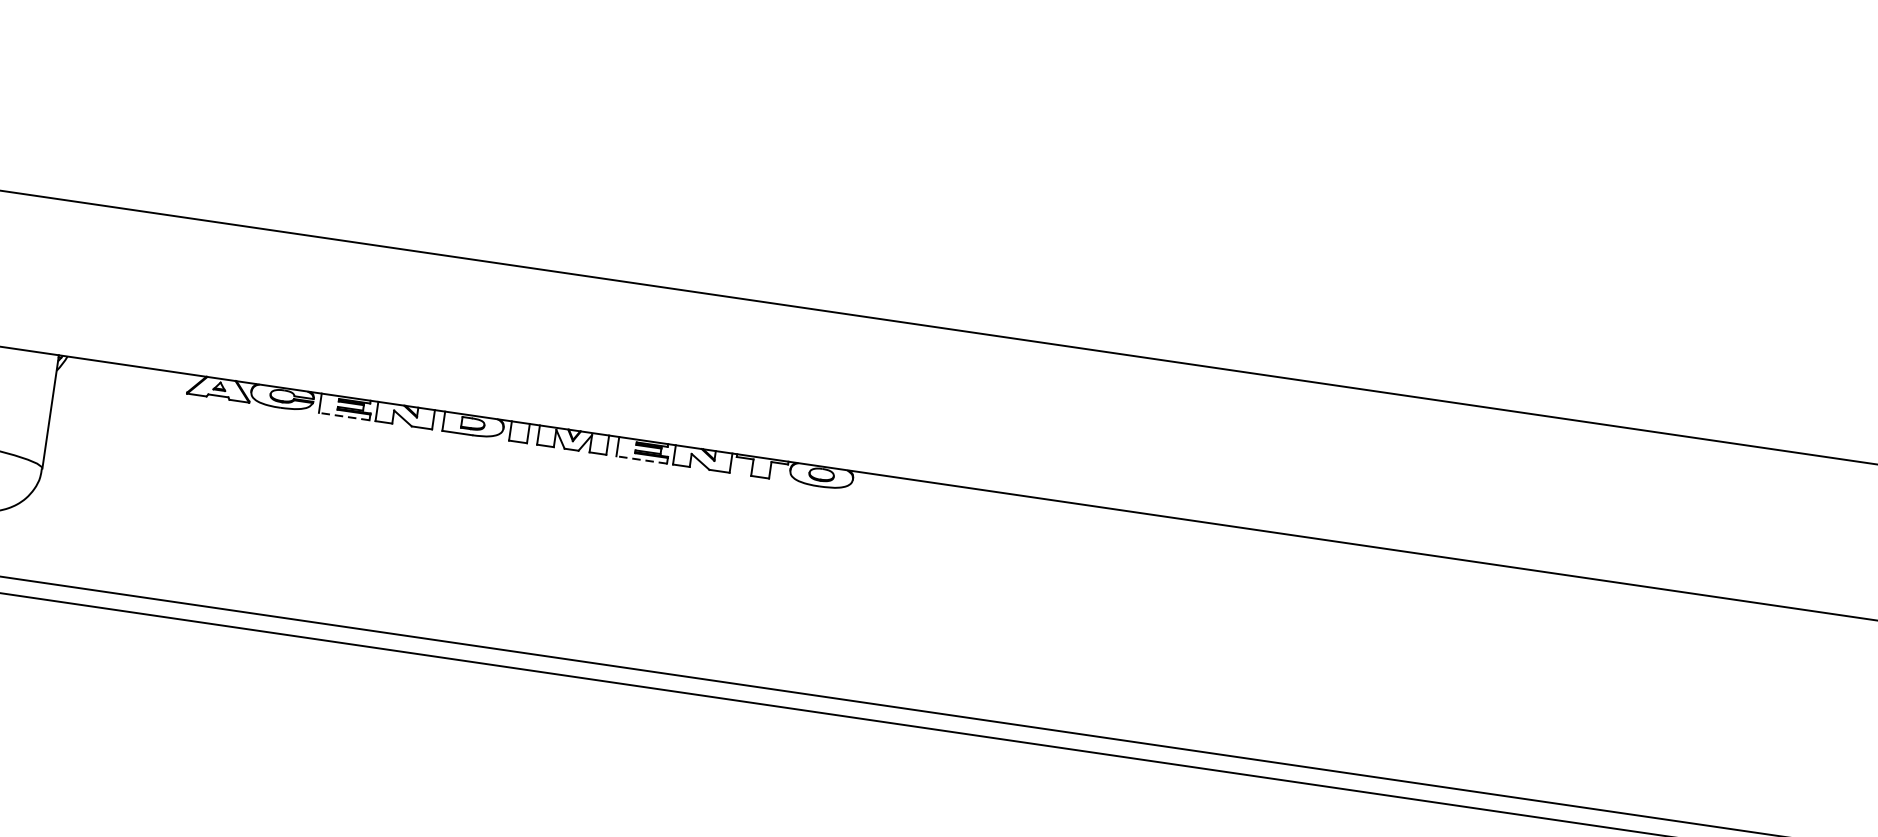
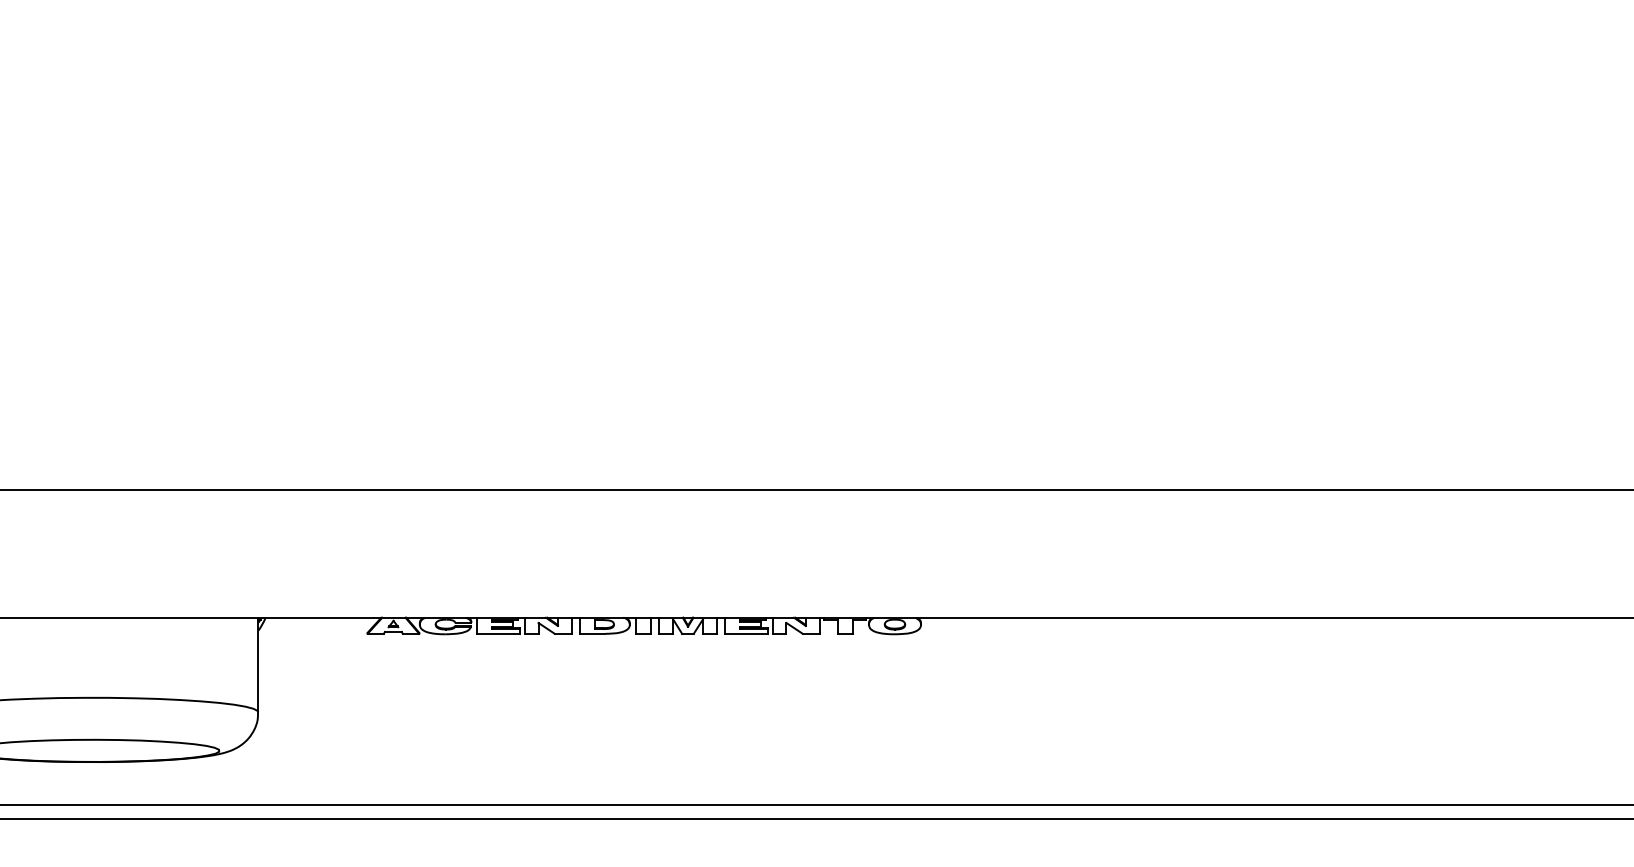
line: (344, 416) -> (498, 633), dashed -> solid
line: (640, 459) -> (745, 633), dashed -> solid

